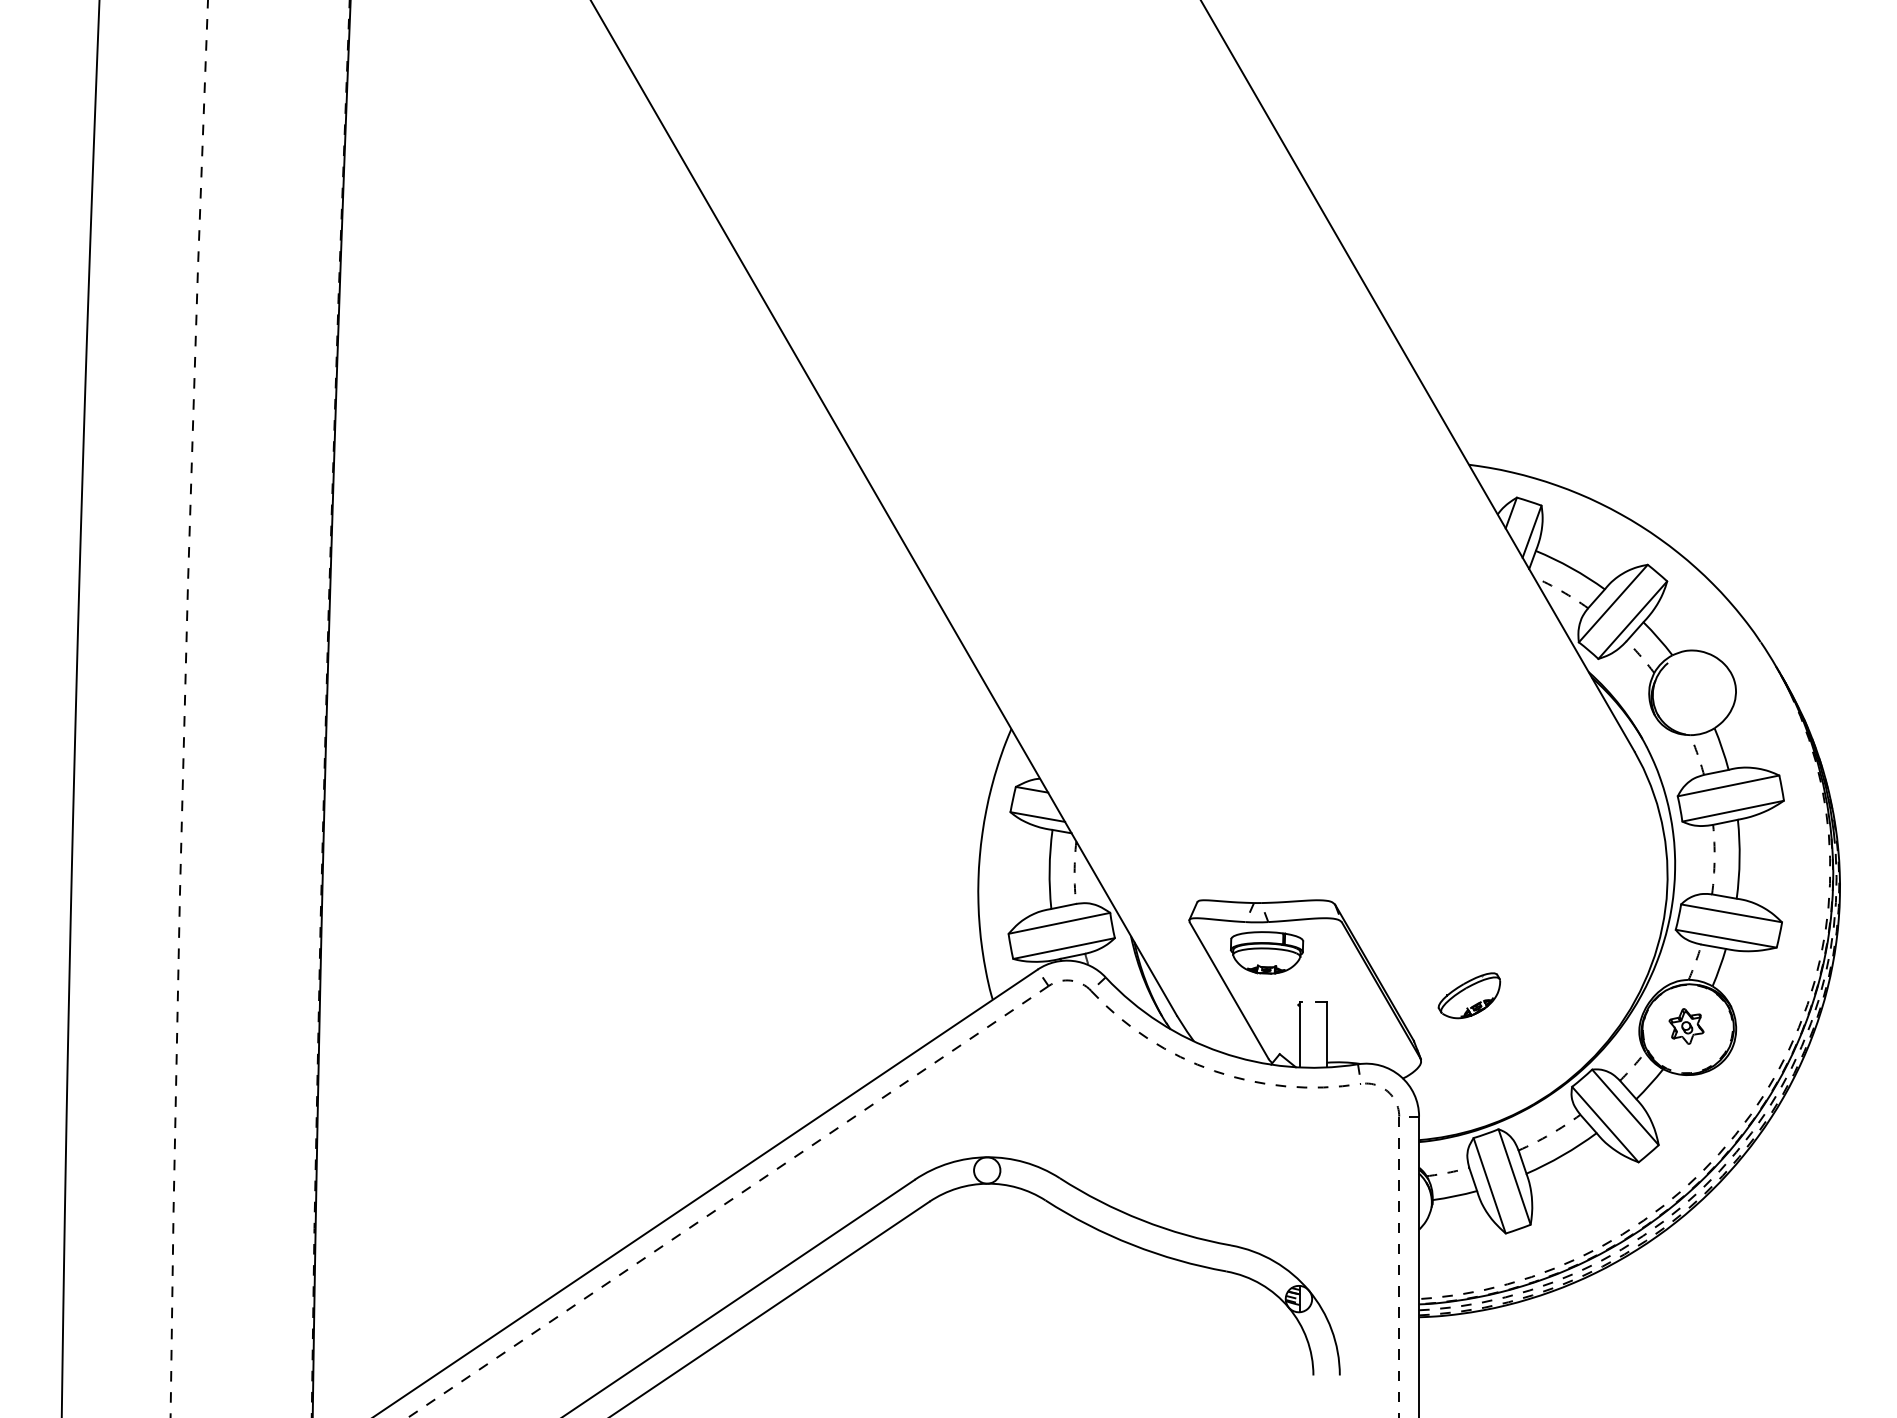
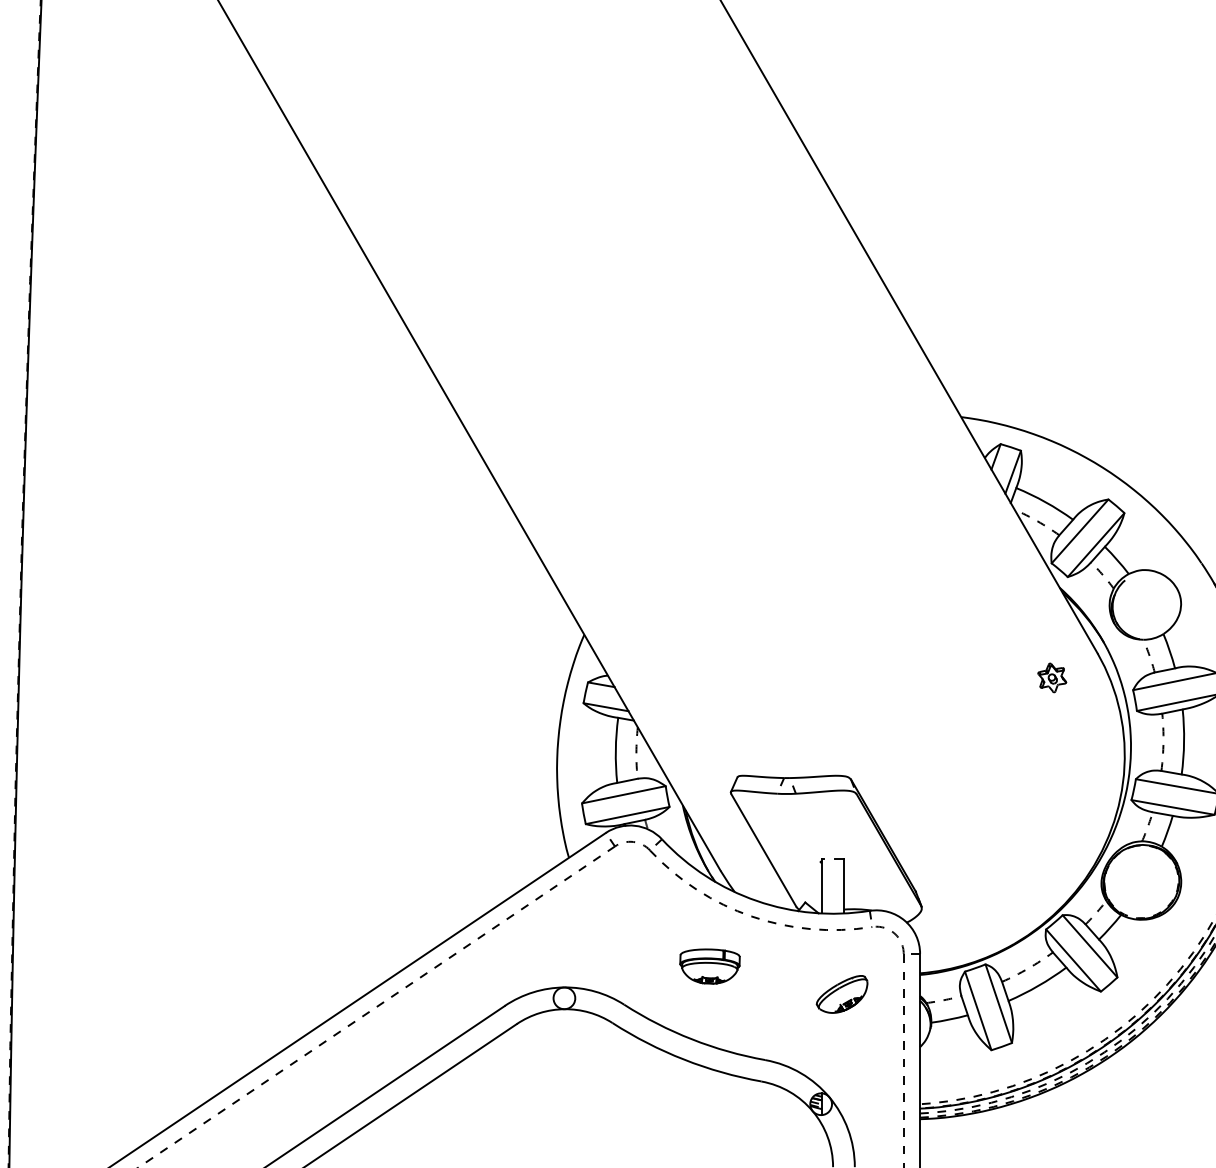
part: (1267, 952) -> (710, 966), moved
part: (1469, 995) -> (842, 994), moved
part: (1686, 1026) -> (1052, 677), moved

